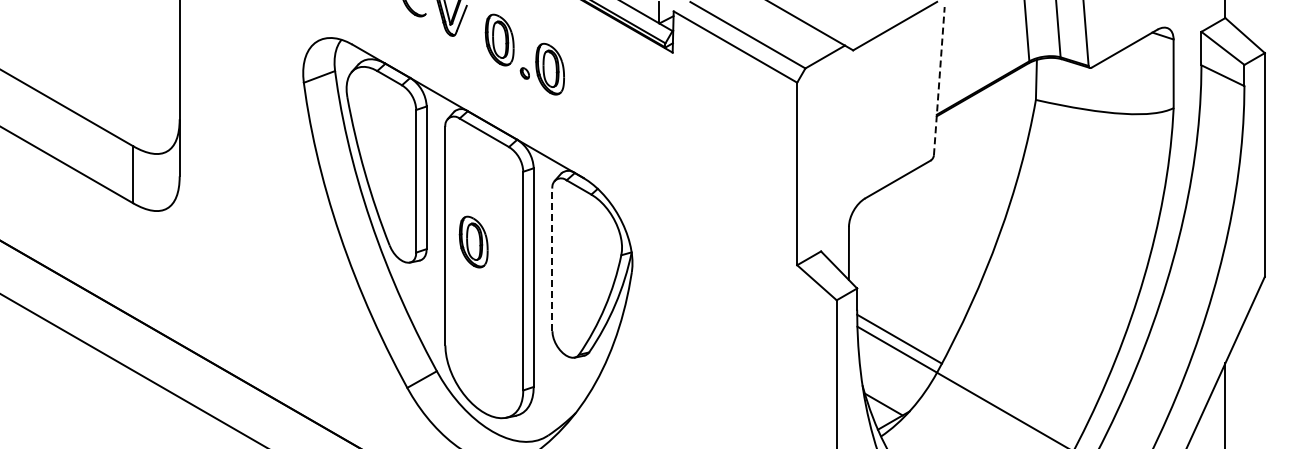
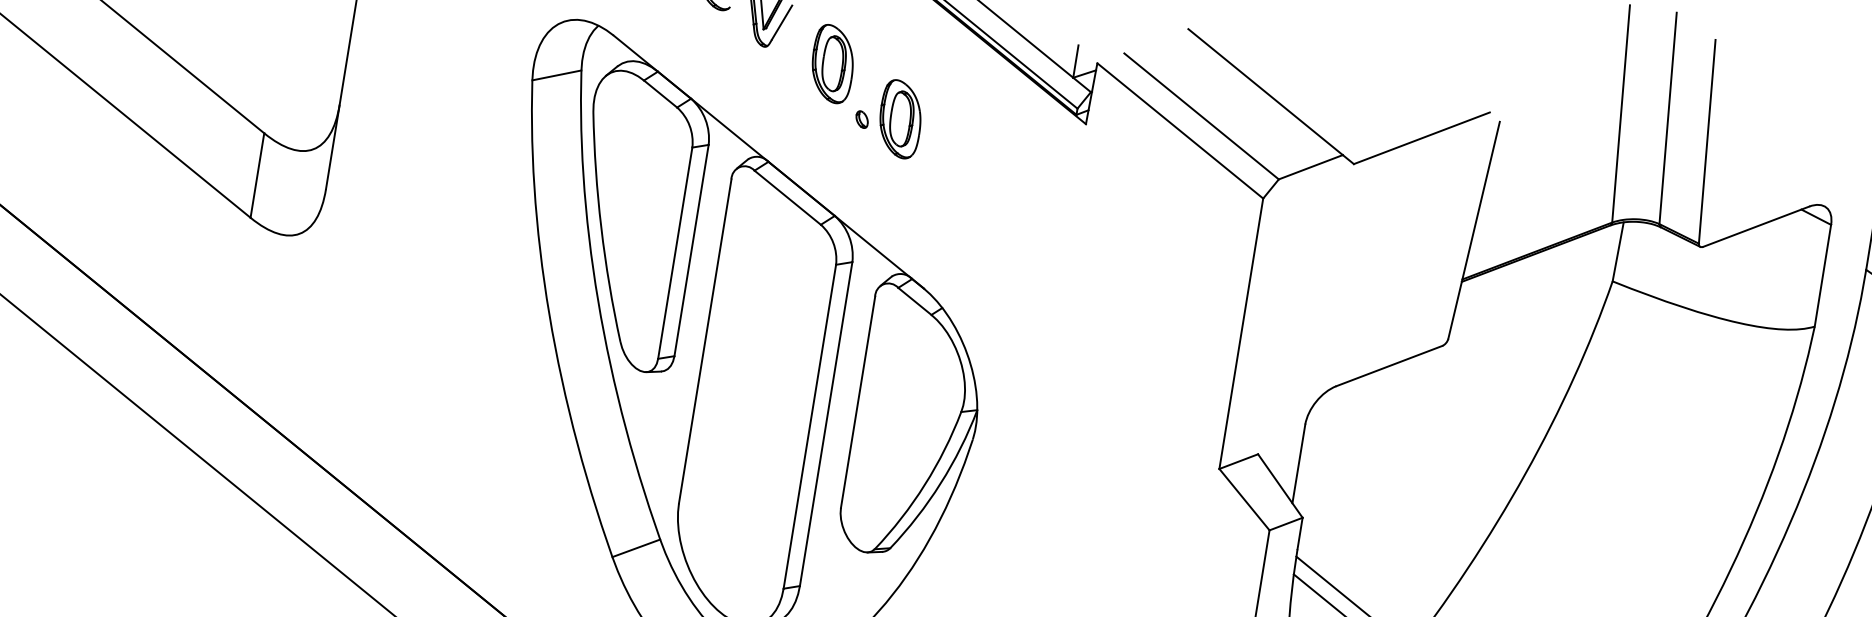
line: (939, 80) -> (1474, 229), dashed -> solid
part: (473, 241) -> (745, 356), removed
line: (552, 259) -> (858, 401), dashed -> solid

